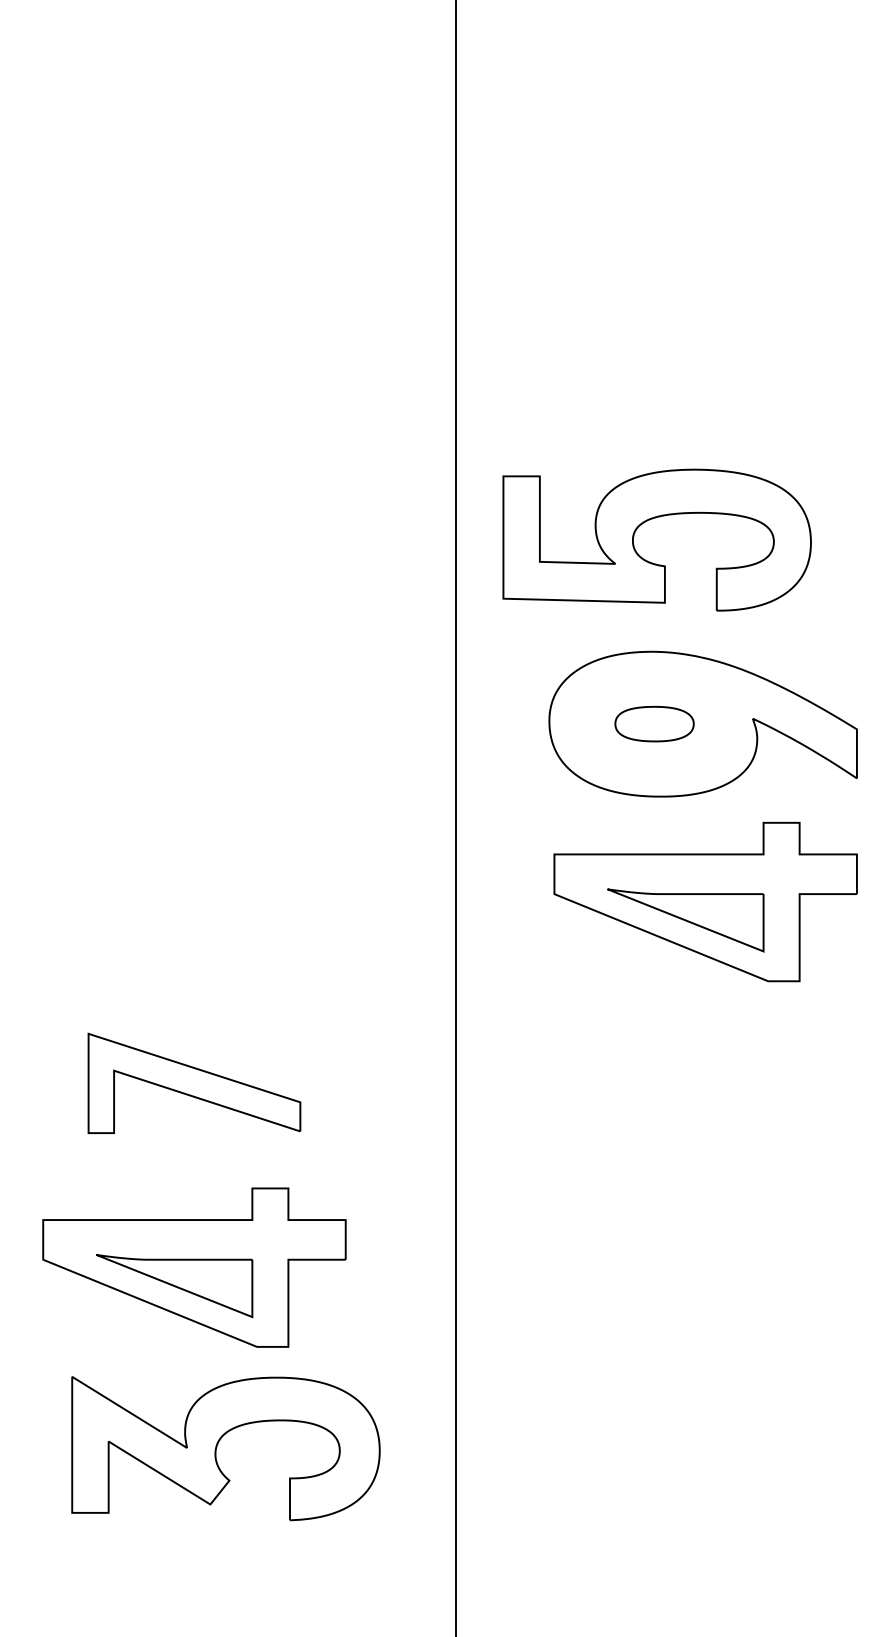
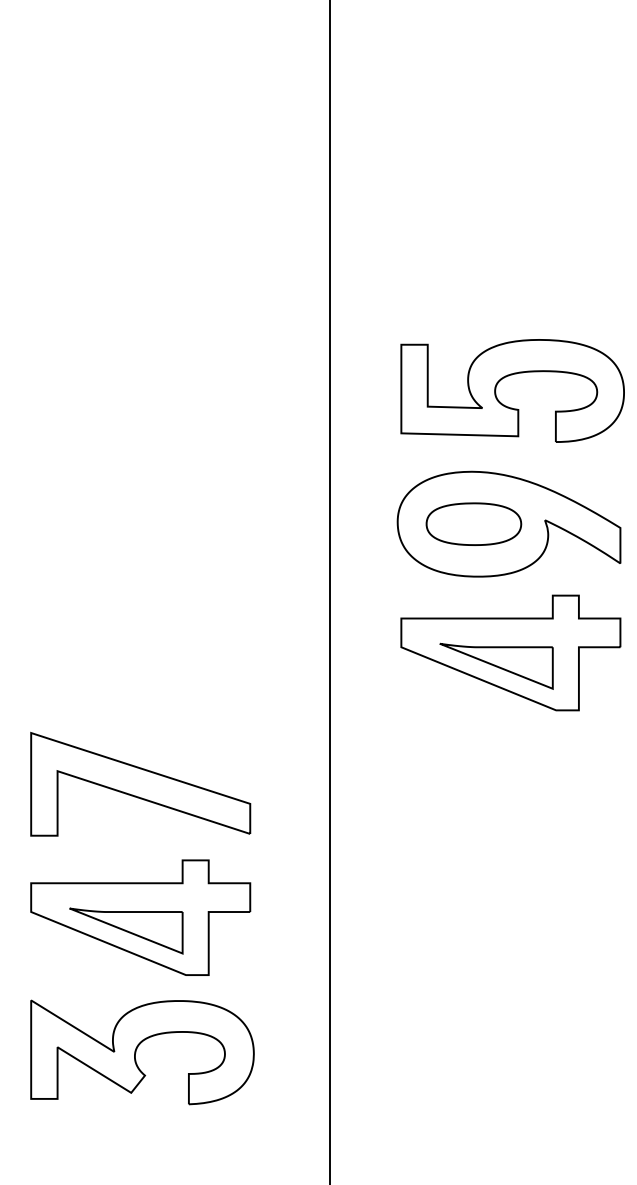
part: (647, 521) -> (505, 377), moved
part: (654, 723) -> (473, 523), size x1.67
part: (194, 1083) -> (140, 784), size x1.43
part: (218, 1444) -> (137, 1049), moved

